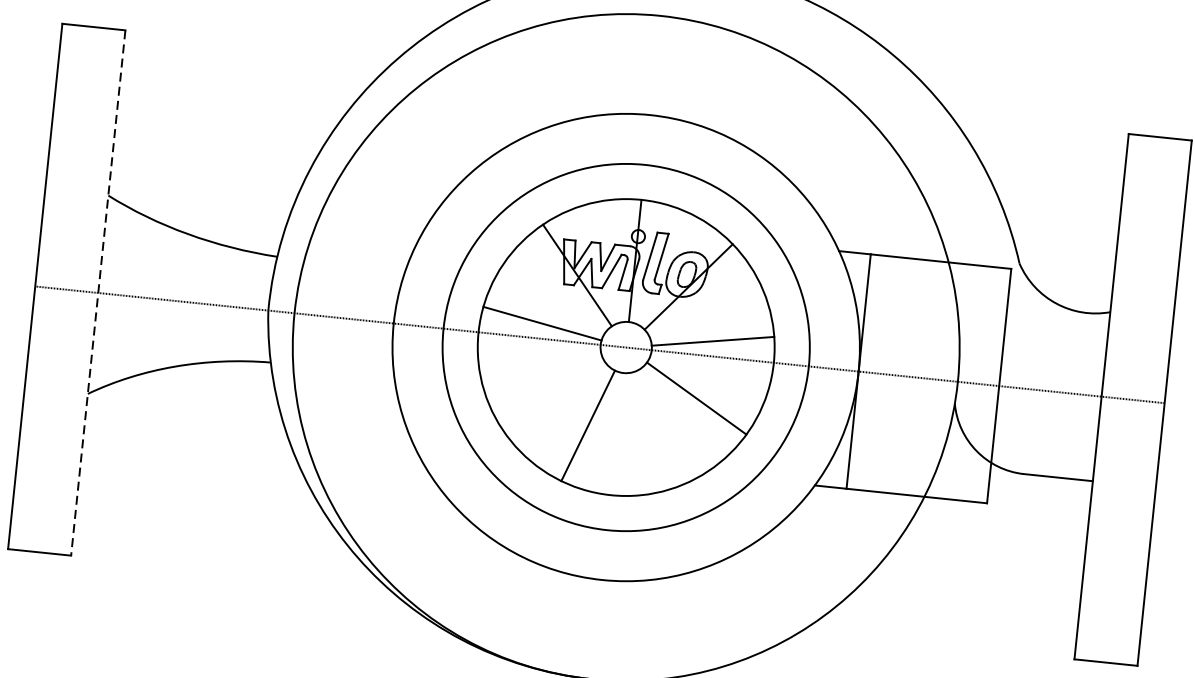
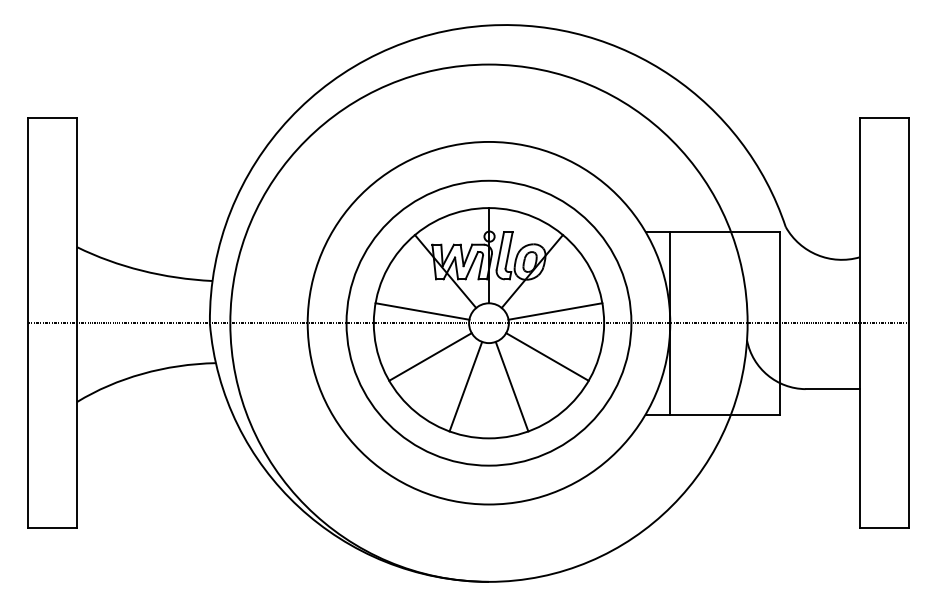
line: (98, 293) -> (77, 323), dashed -> solid
line: (546, 382) -> (430, 356), added
line: (646, 431) -> (511, 386), added

